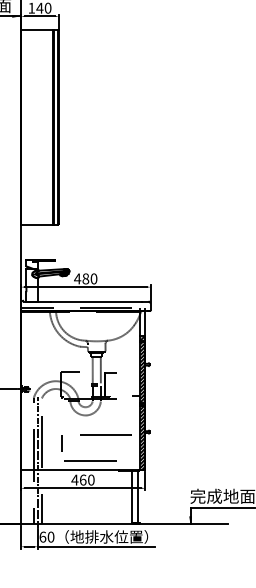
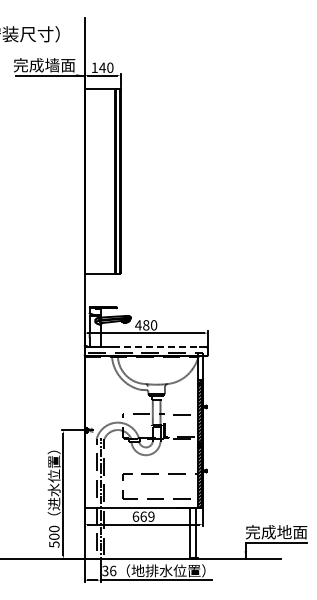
line: (97, 301) -> (157, 346), solid -> dashed
text: (82, 479) -> (143, 516), 460 -> 669
text: (47, 536) -> (109, 570), 60 -> 36

